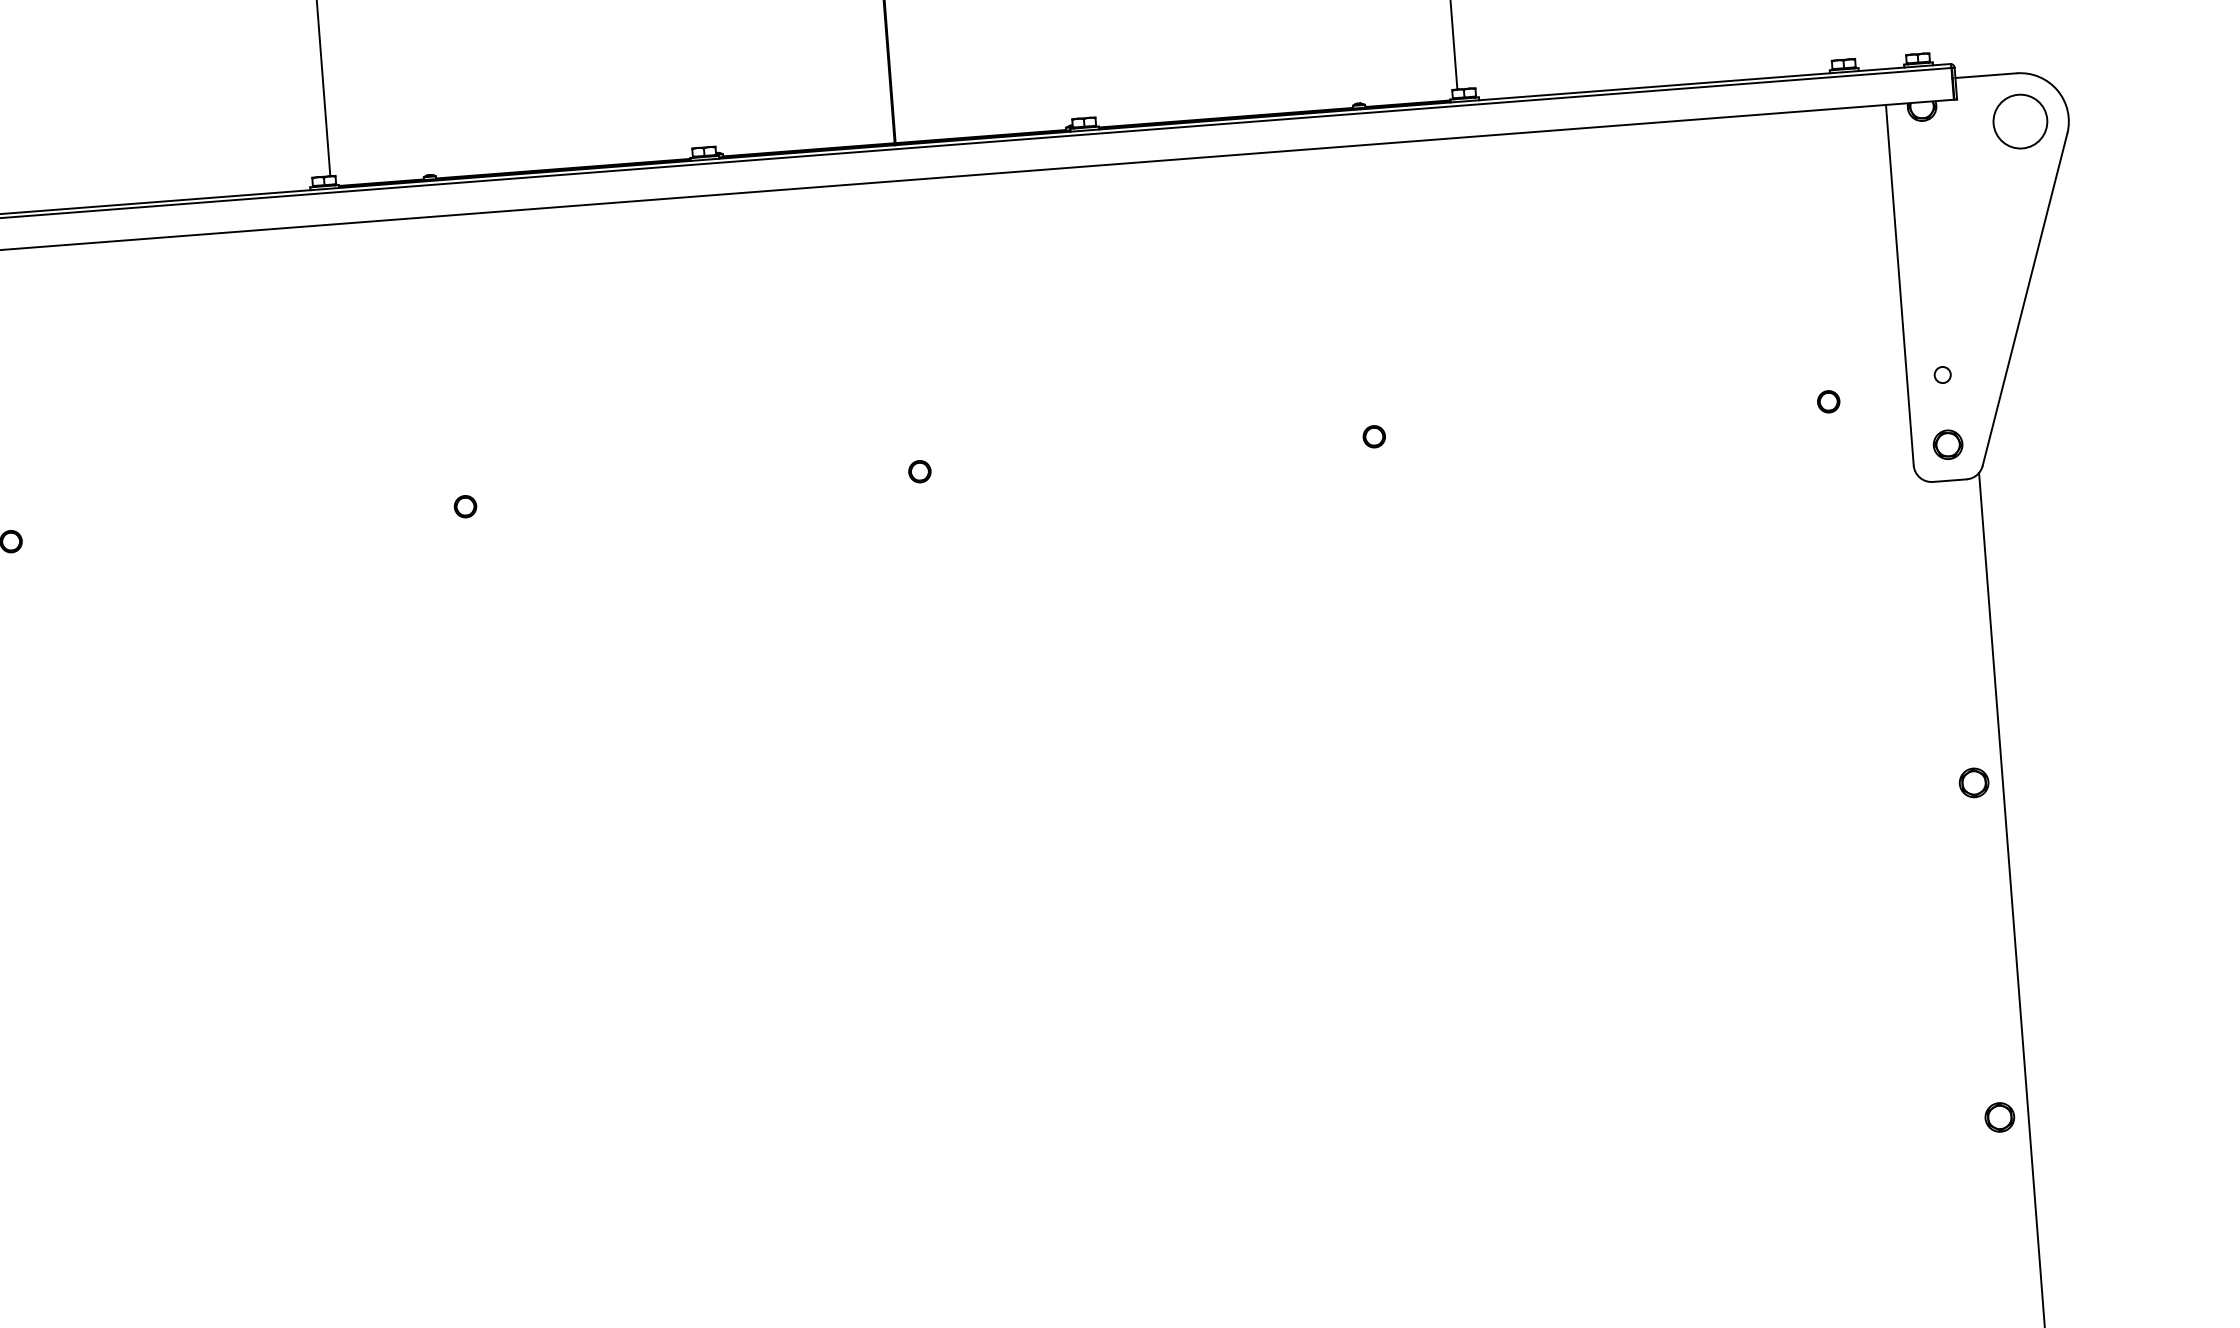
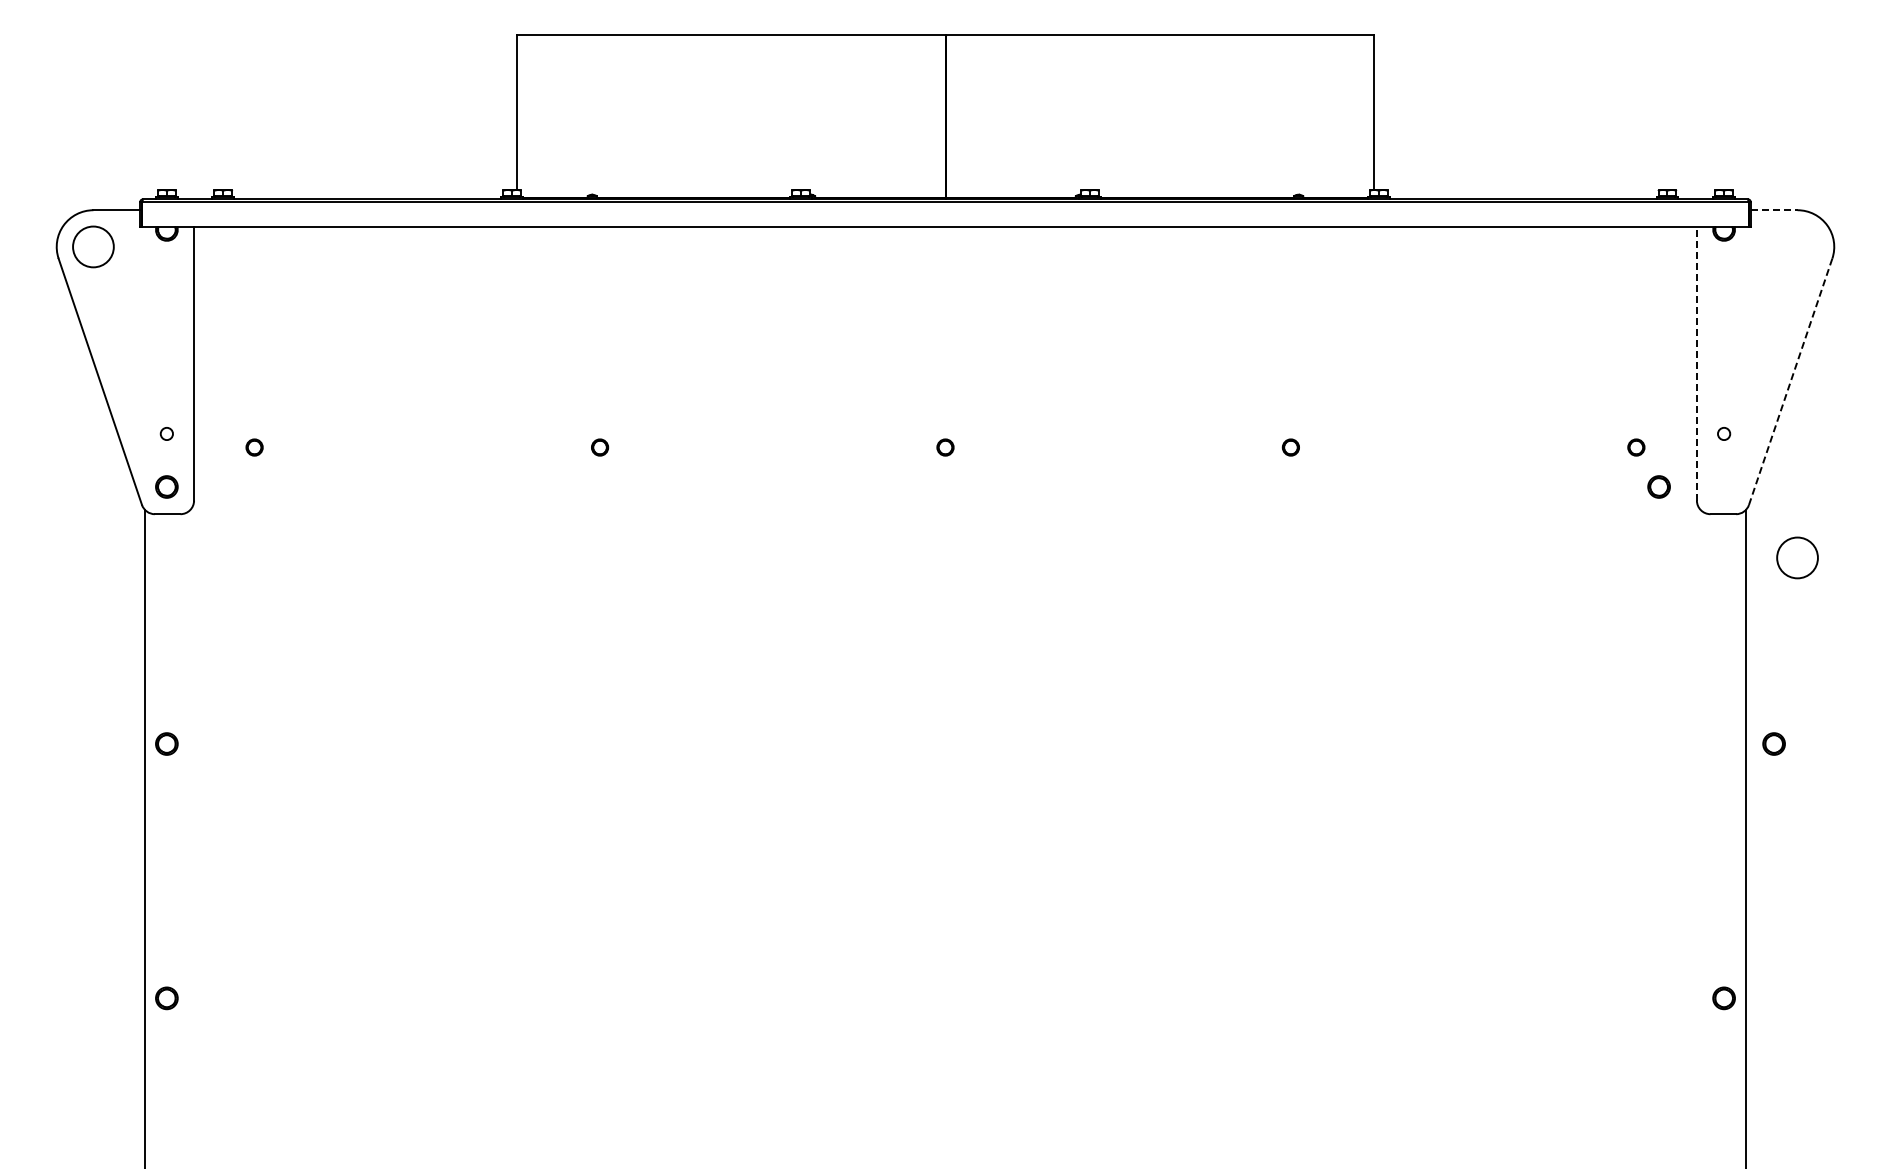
line: (1986, 75) -> (1774, 210), solid -> dashed
circle: (2020, 121) -> (1797, 557), moved
line: (1899, 285) -> (1696, 363), solid -> dashed
line: (2024, 299) -> (1790, 381), solid -> dashed
part: (1947, 444) -> (1658, 486), moved
part: (1973, 782) -> (1773, 743), moved

